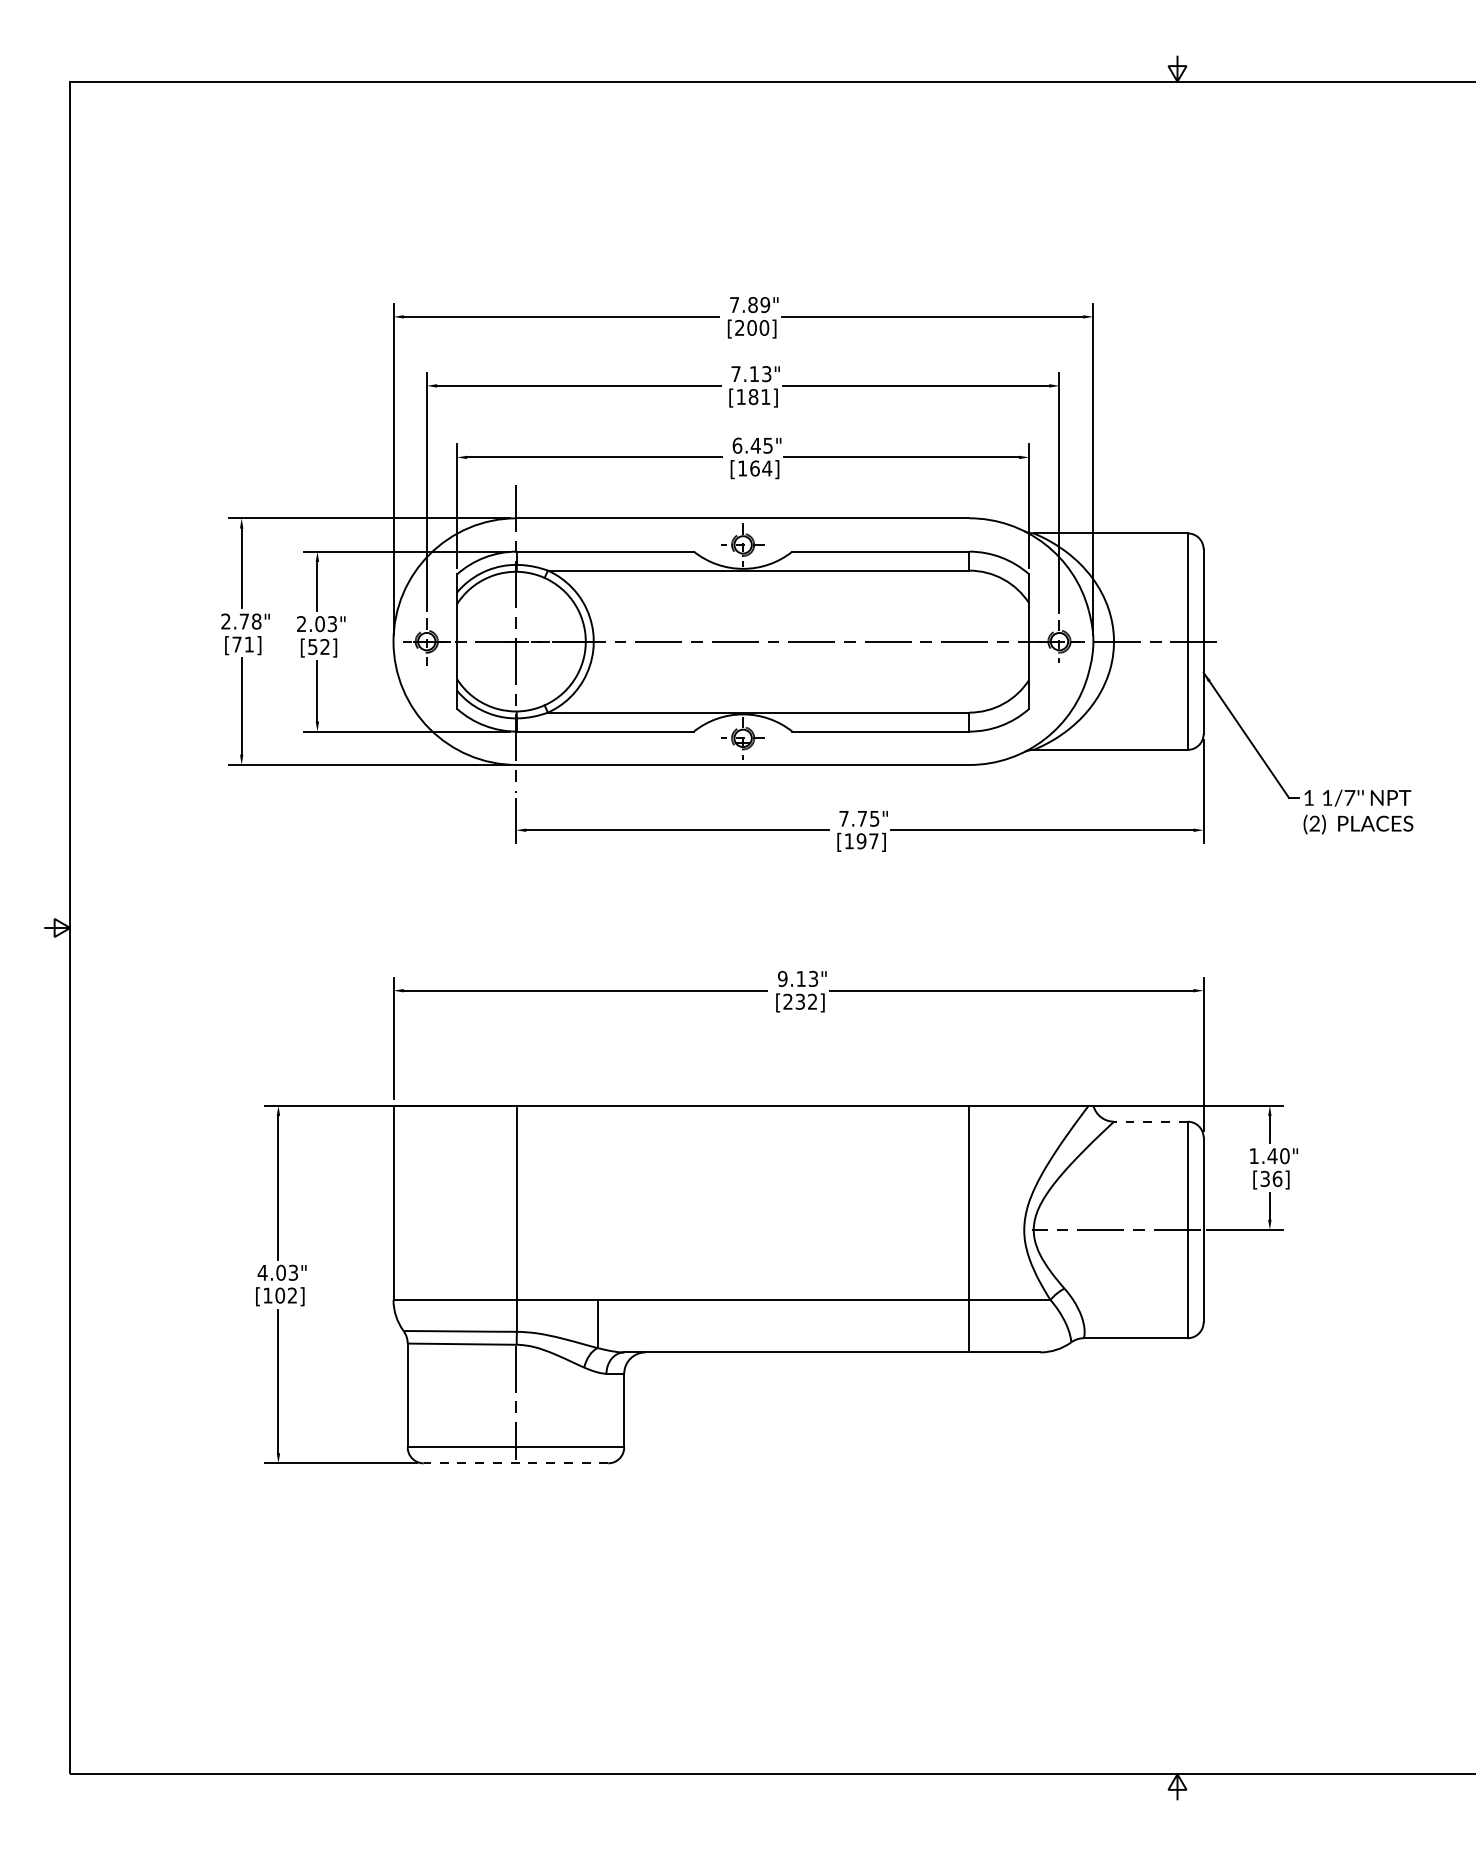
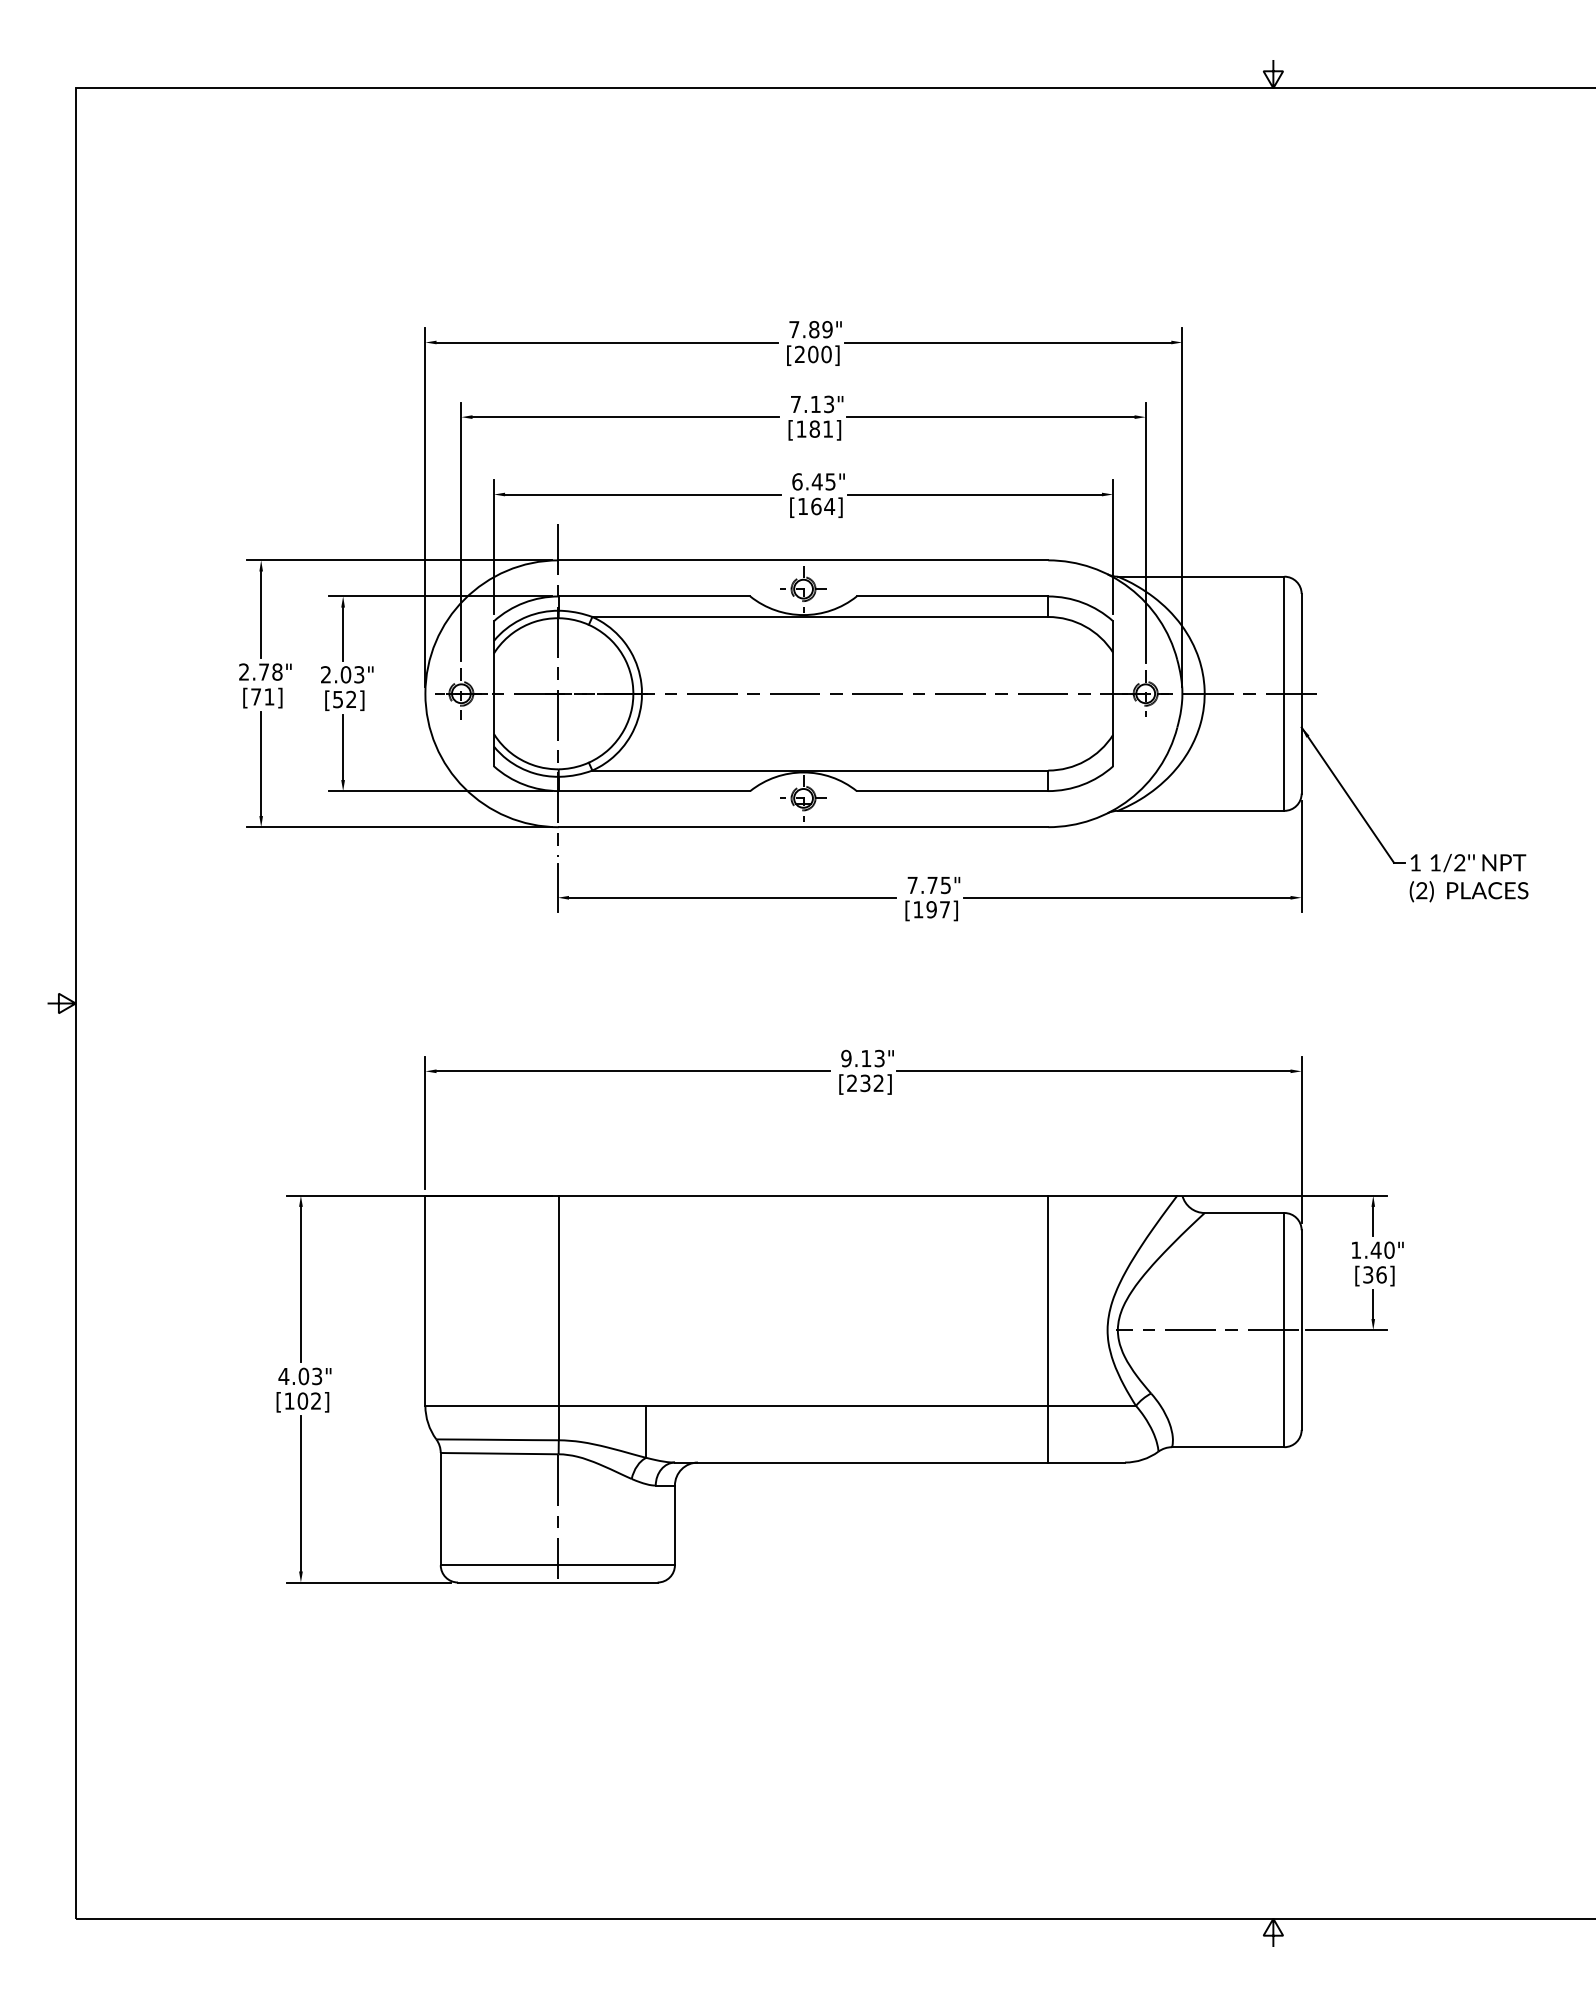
text: (1349, 797) -> (1459, 862), 1/7'' -> 1/2''
line: (1150, 1121) -> (1244, 1212), dashed -> solid
line: (515, 1463) -> (557, 1582), dashed -> solid

